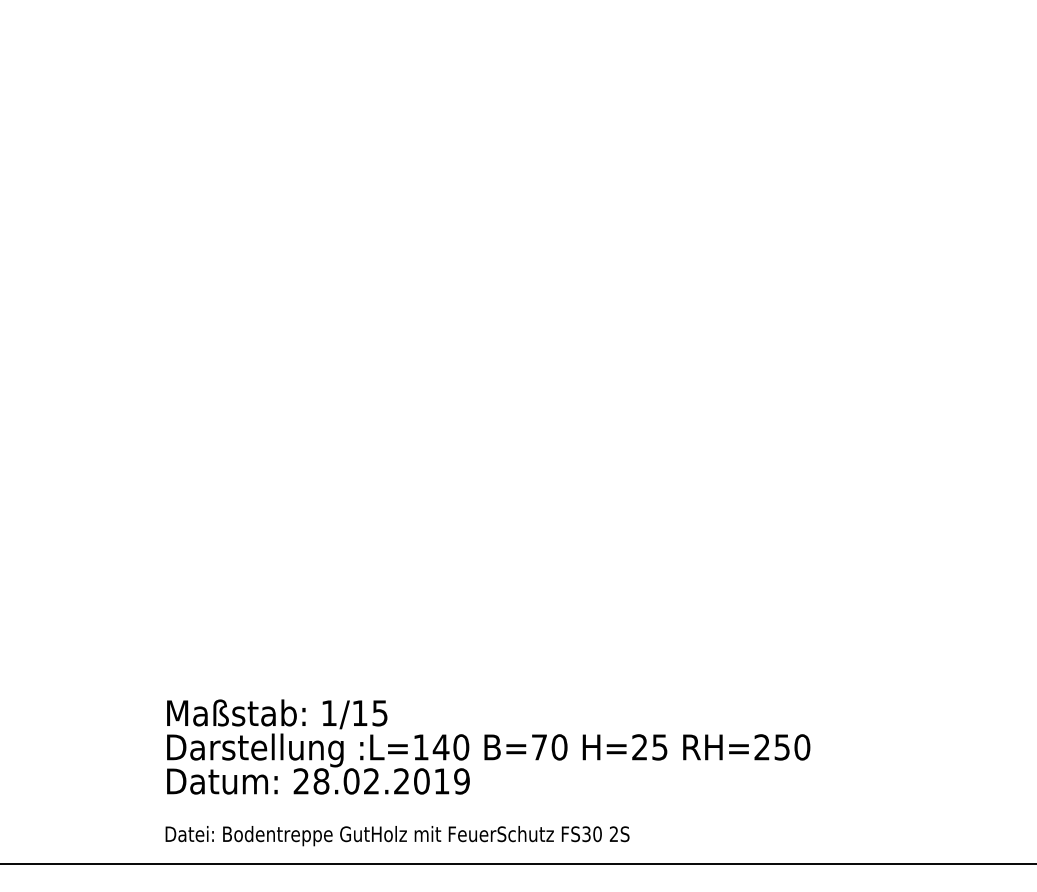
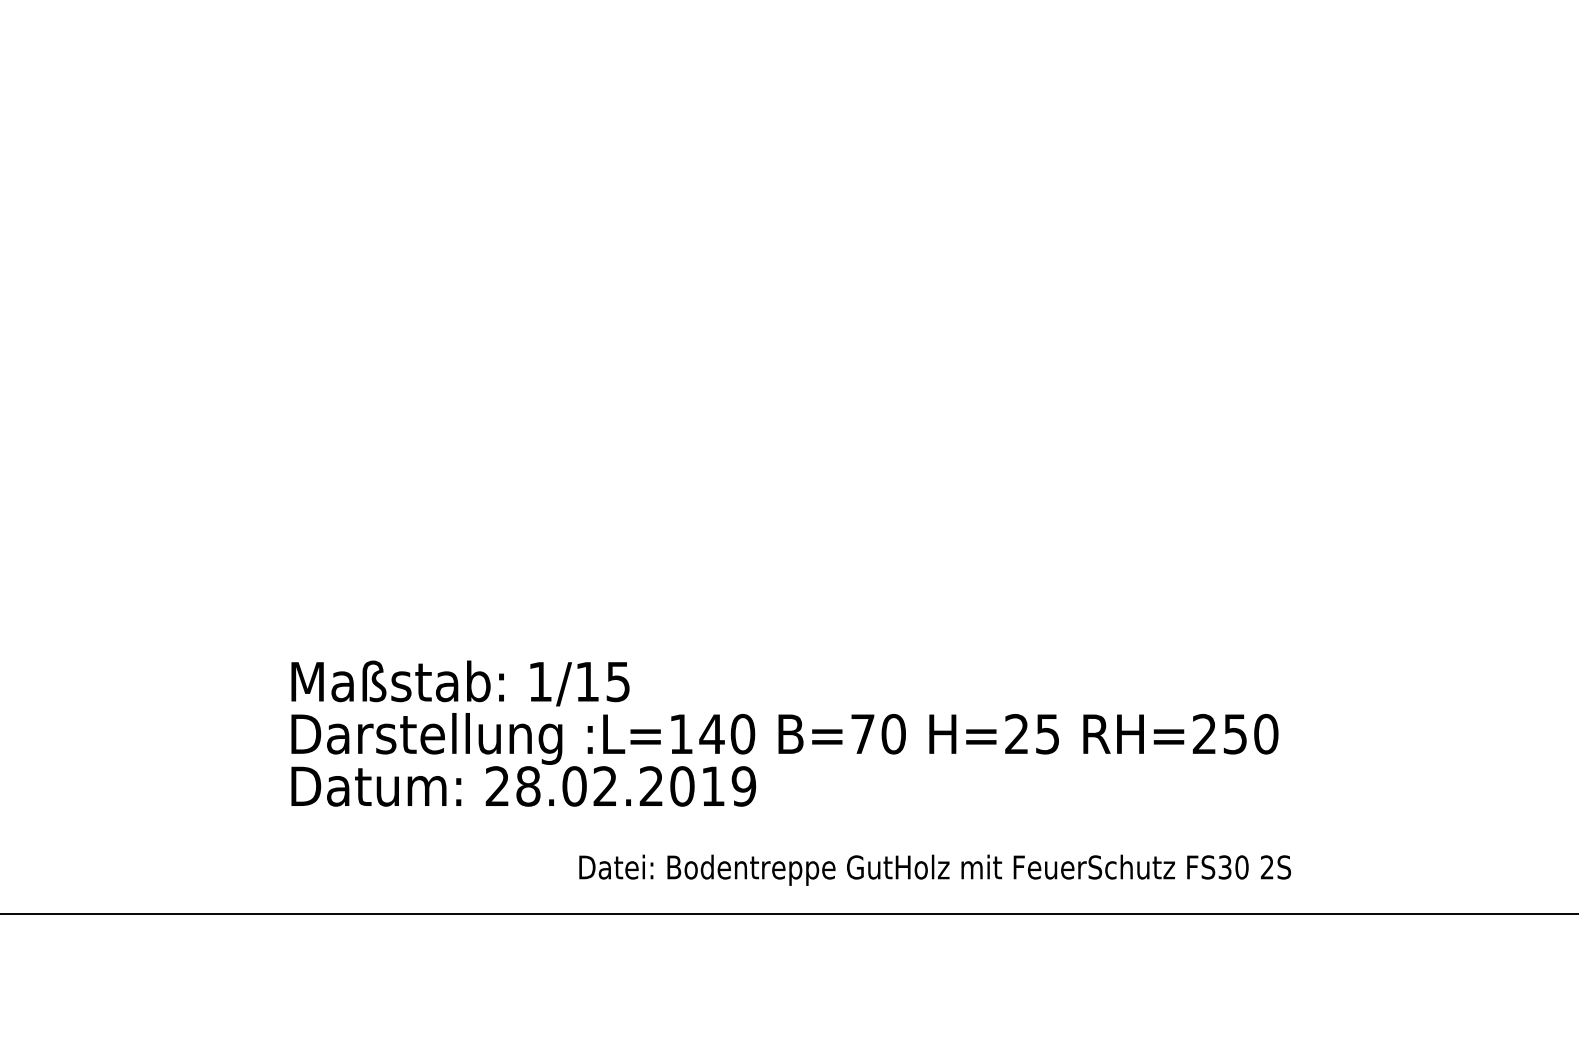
text: (397, 836) -> (935, 870), moved

